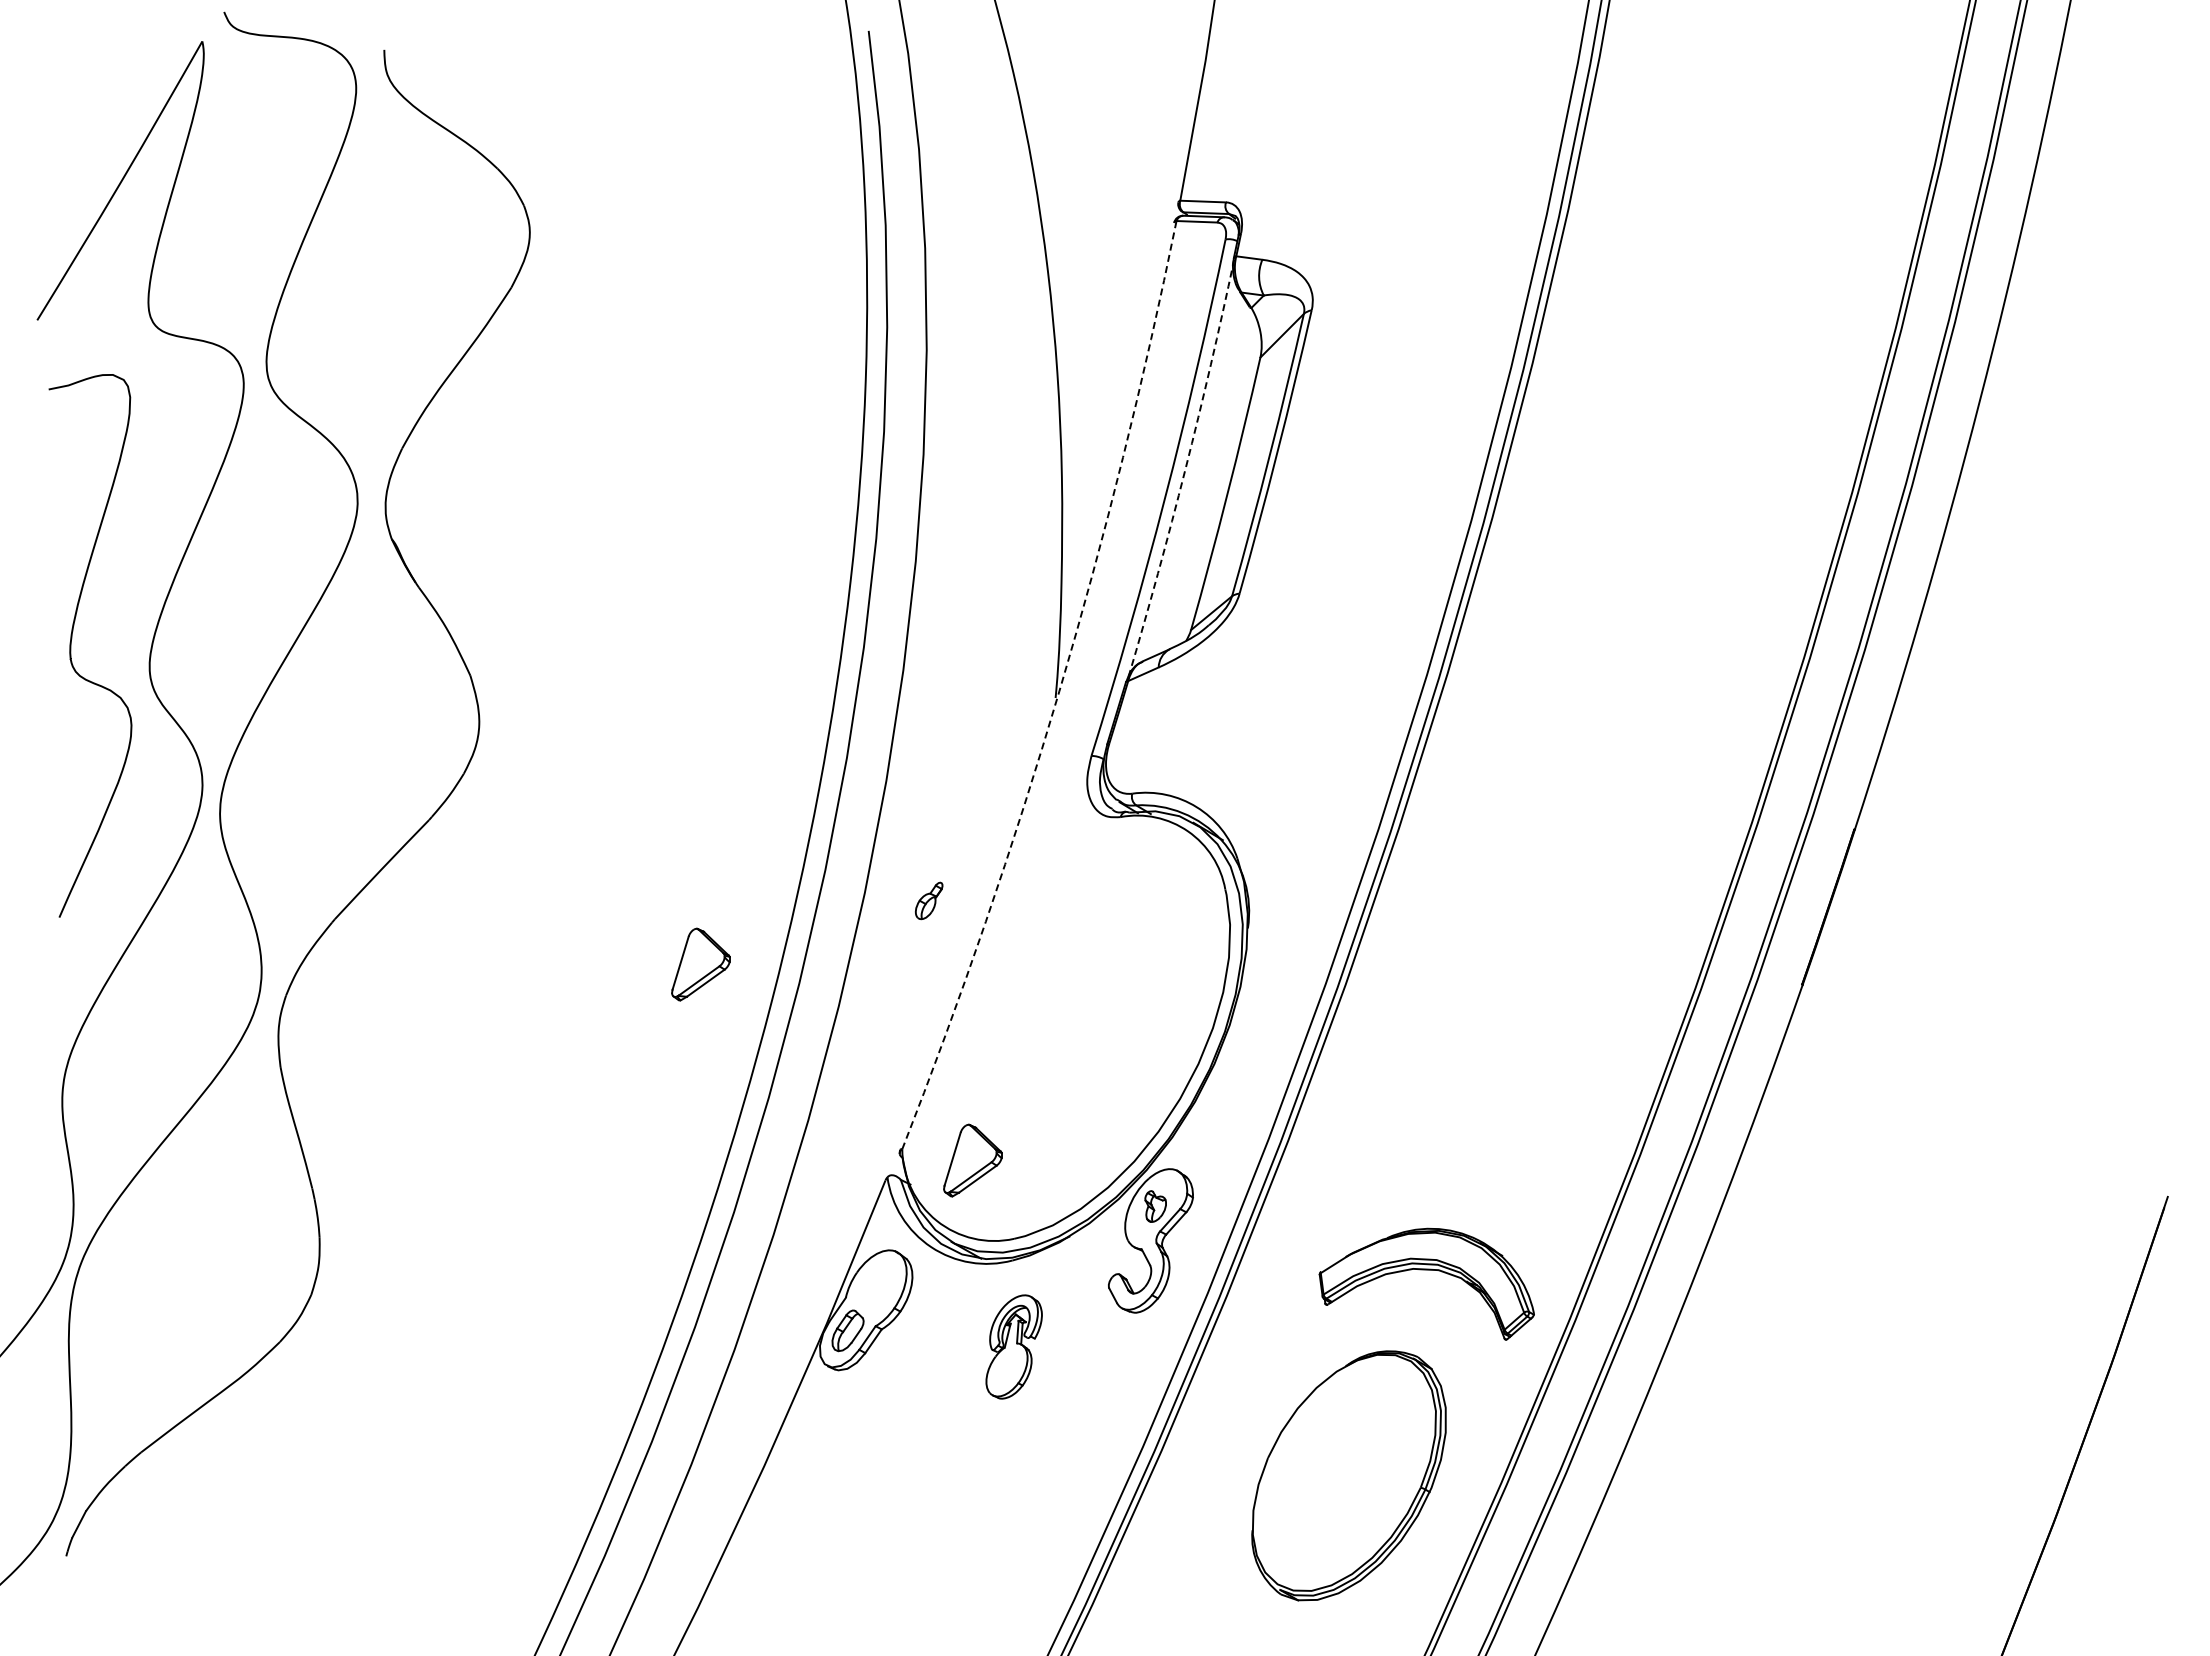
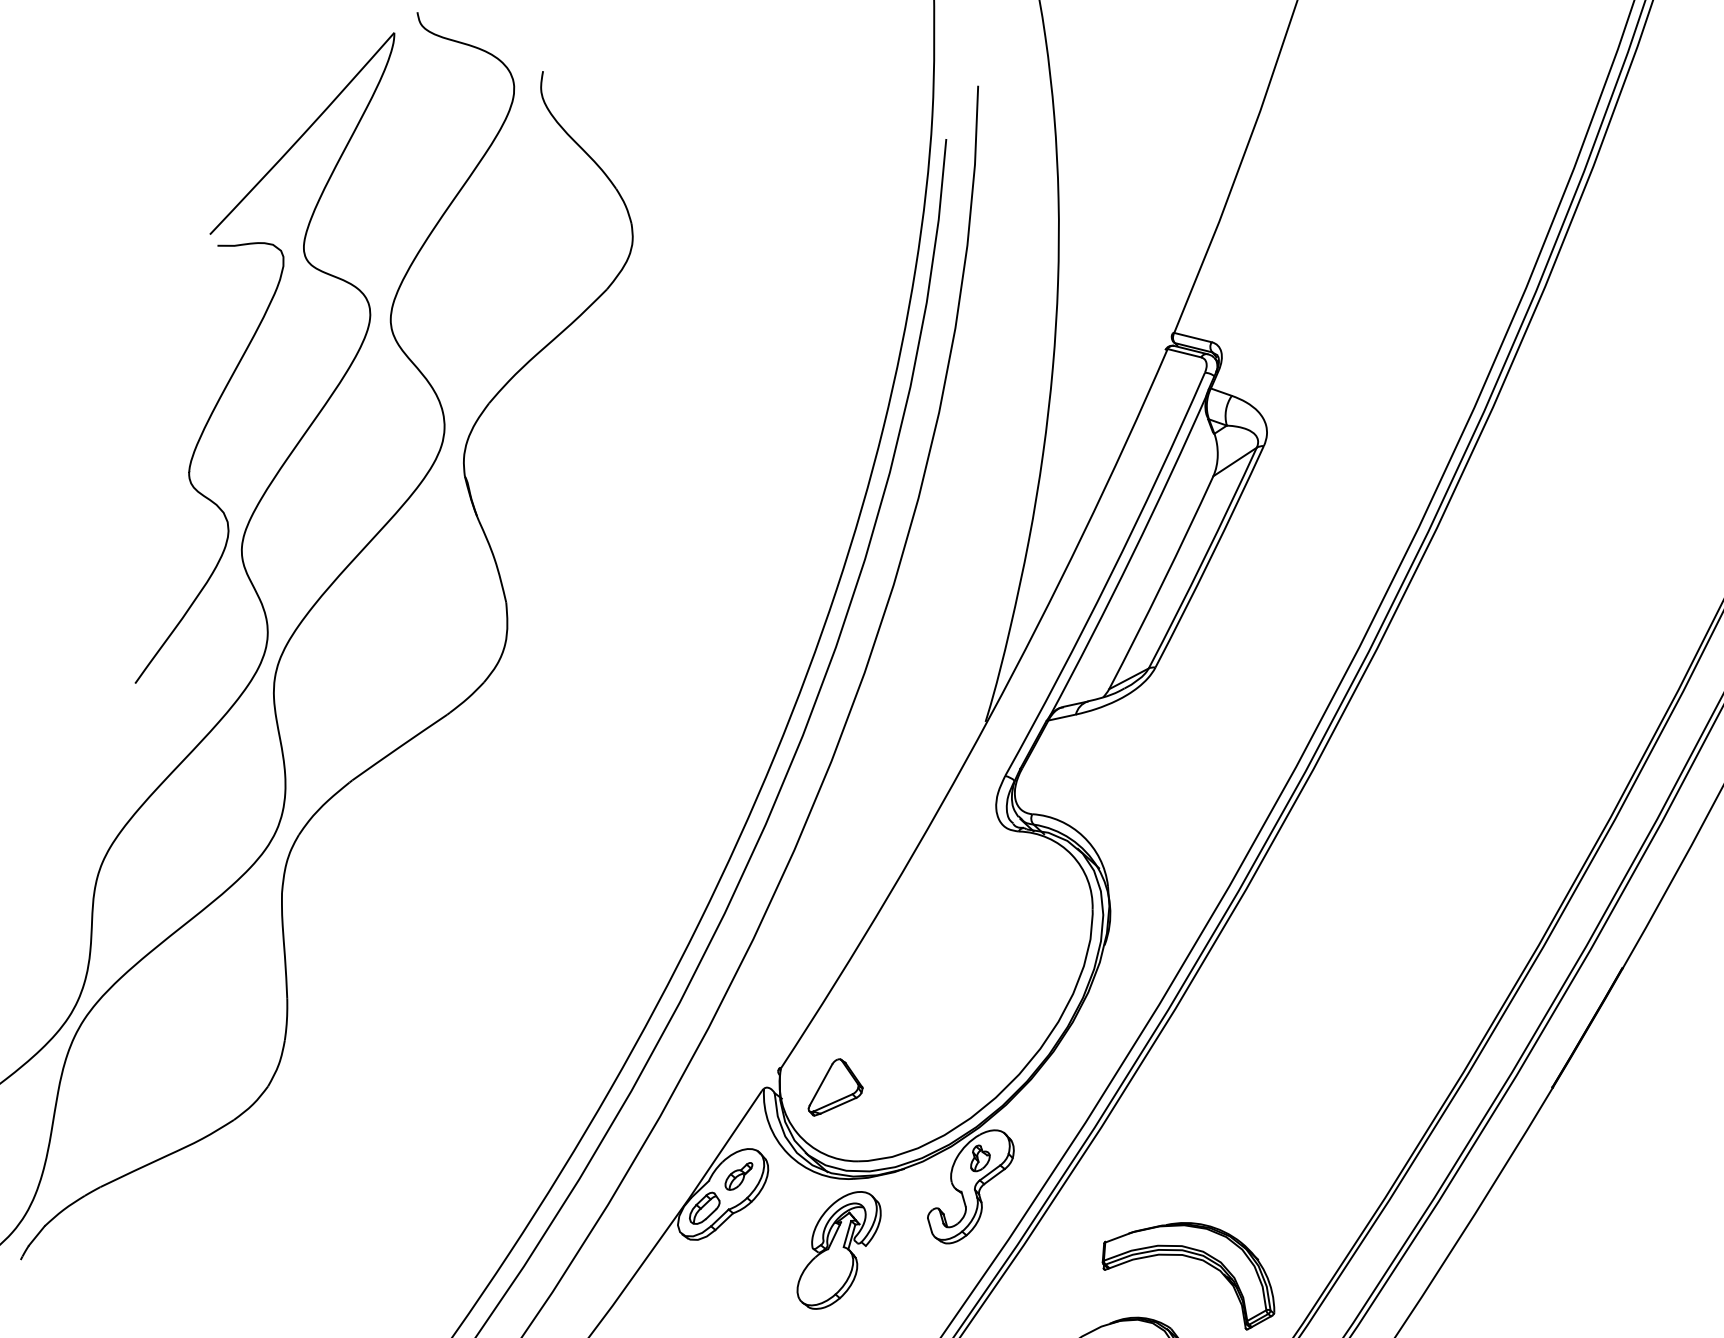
arc: (1185, 469) -> (1132, 555), dashed -> solid
curve: (71, 645) -> (192, 461), moved
arc: (1059, 691) -> (989, 717), dashed -> solid
part: (928, 900) -> (738, 1175), moved
part: (700, 964) -> (646, 880), removed
part: (1013, 1346) -> (838, 1250), size x1.43

